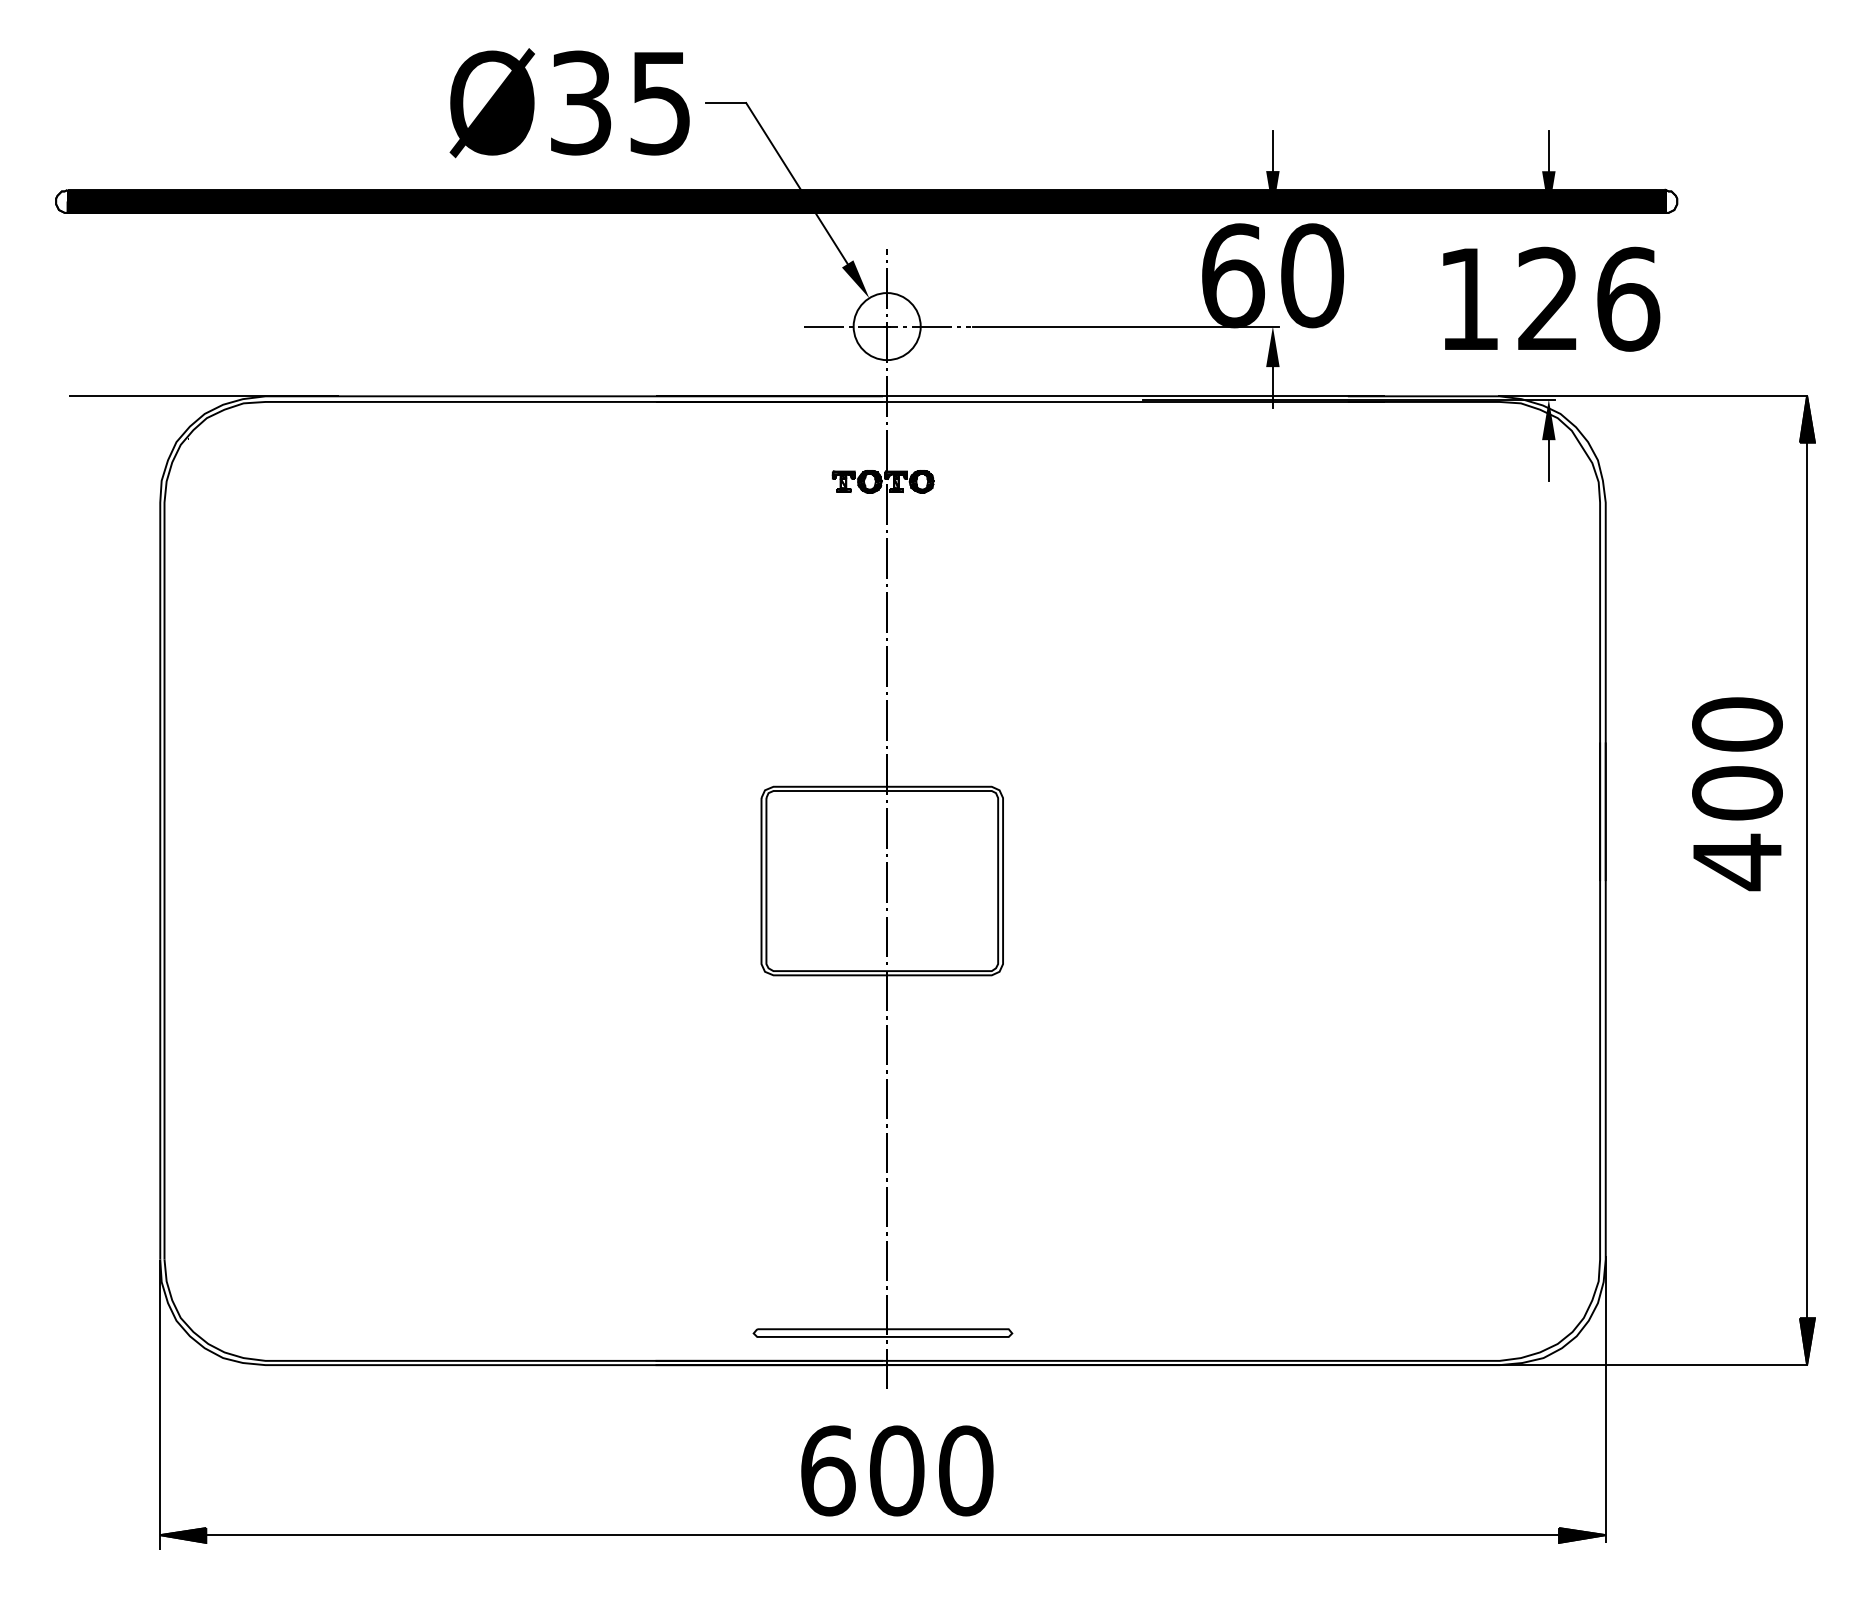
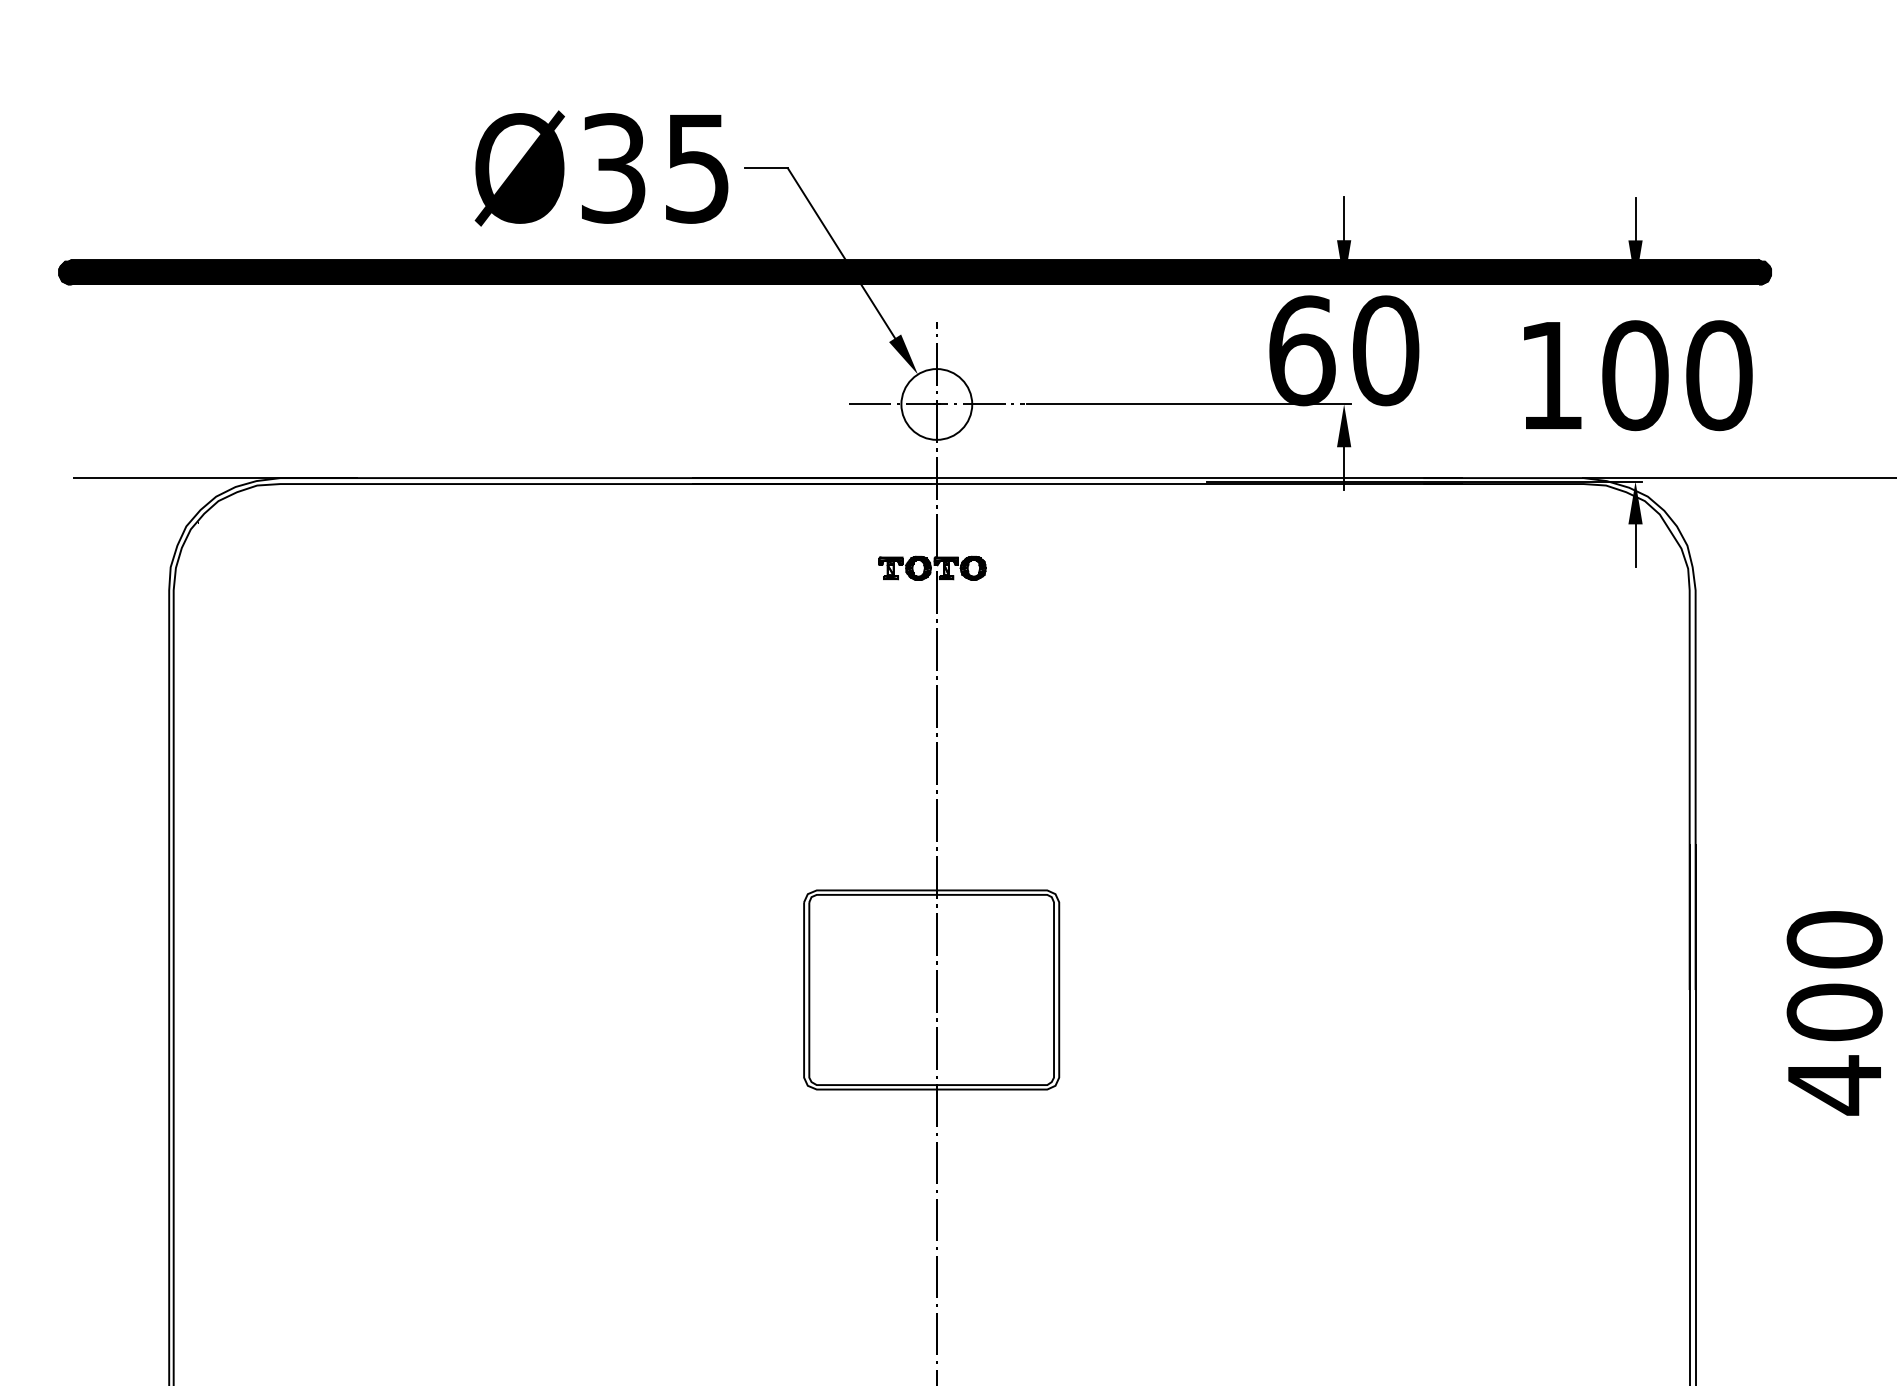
fill: (61, 201) -> (64, 272), added
fill: (1671, 201) -> (1765, 272), added
text: (1588, 298) -> (1677, 374), 126 -> 100
text: (1737, 794) -> (1834, 1013), moved

